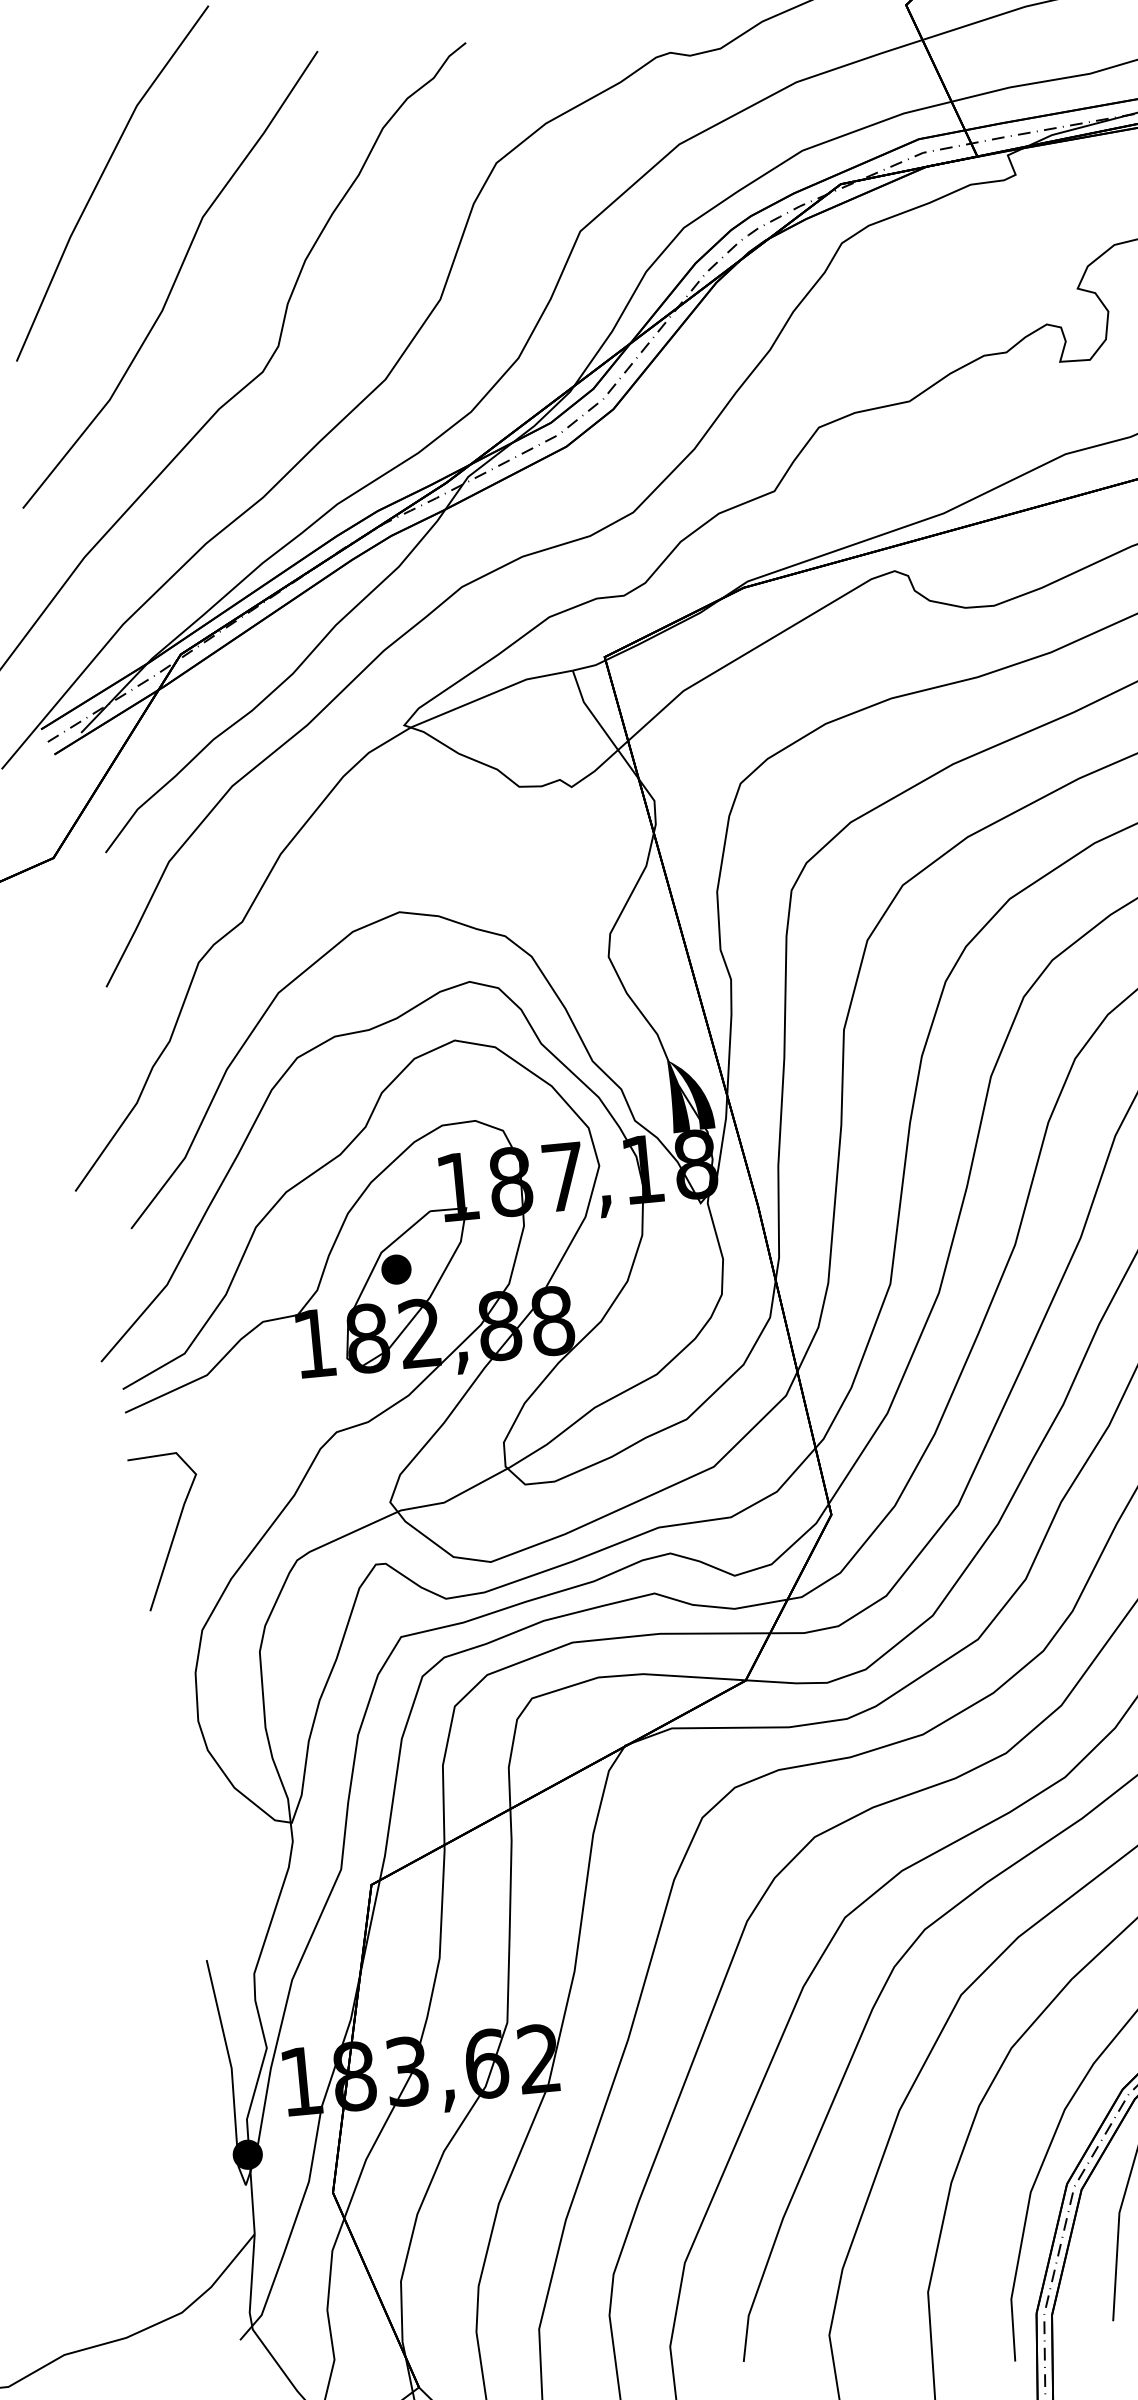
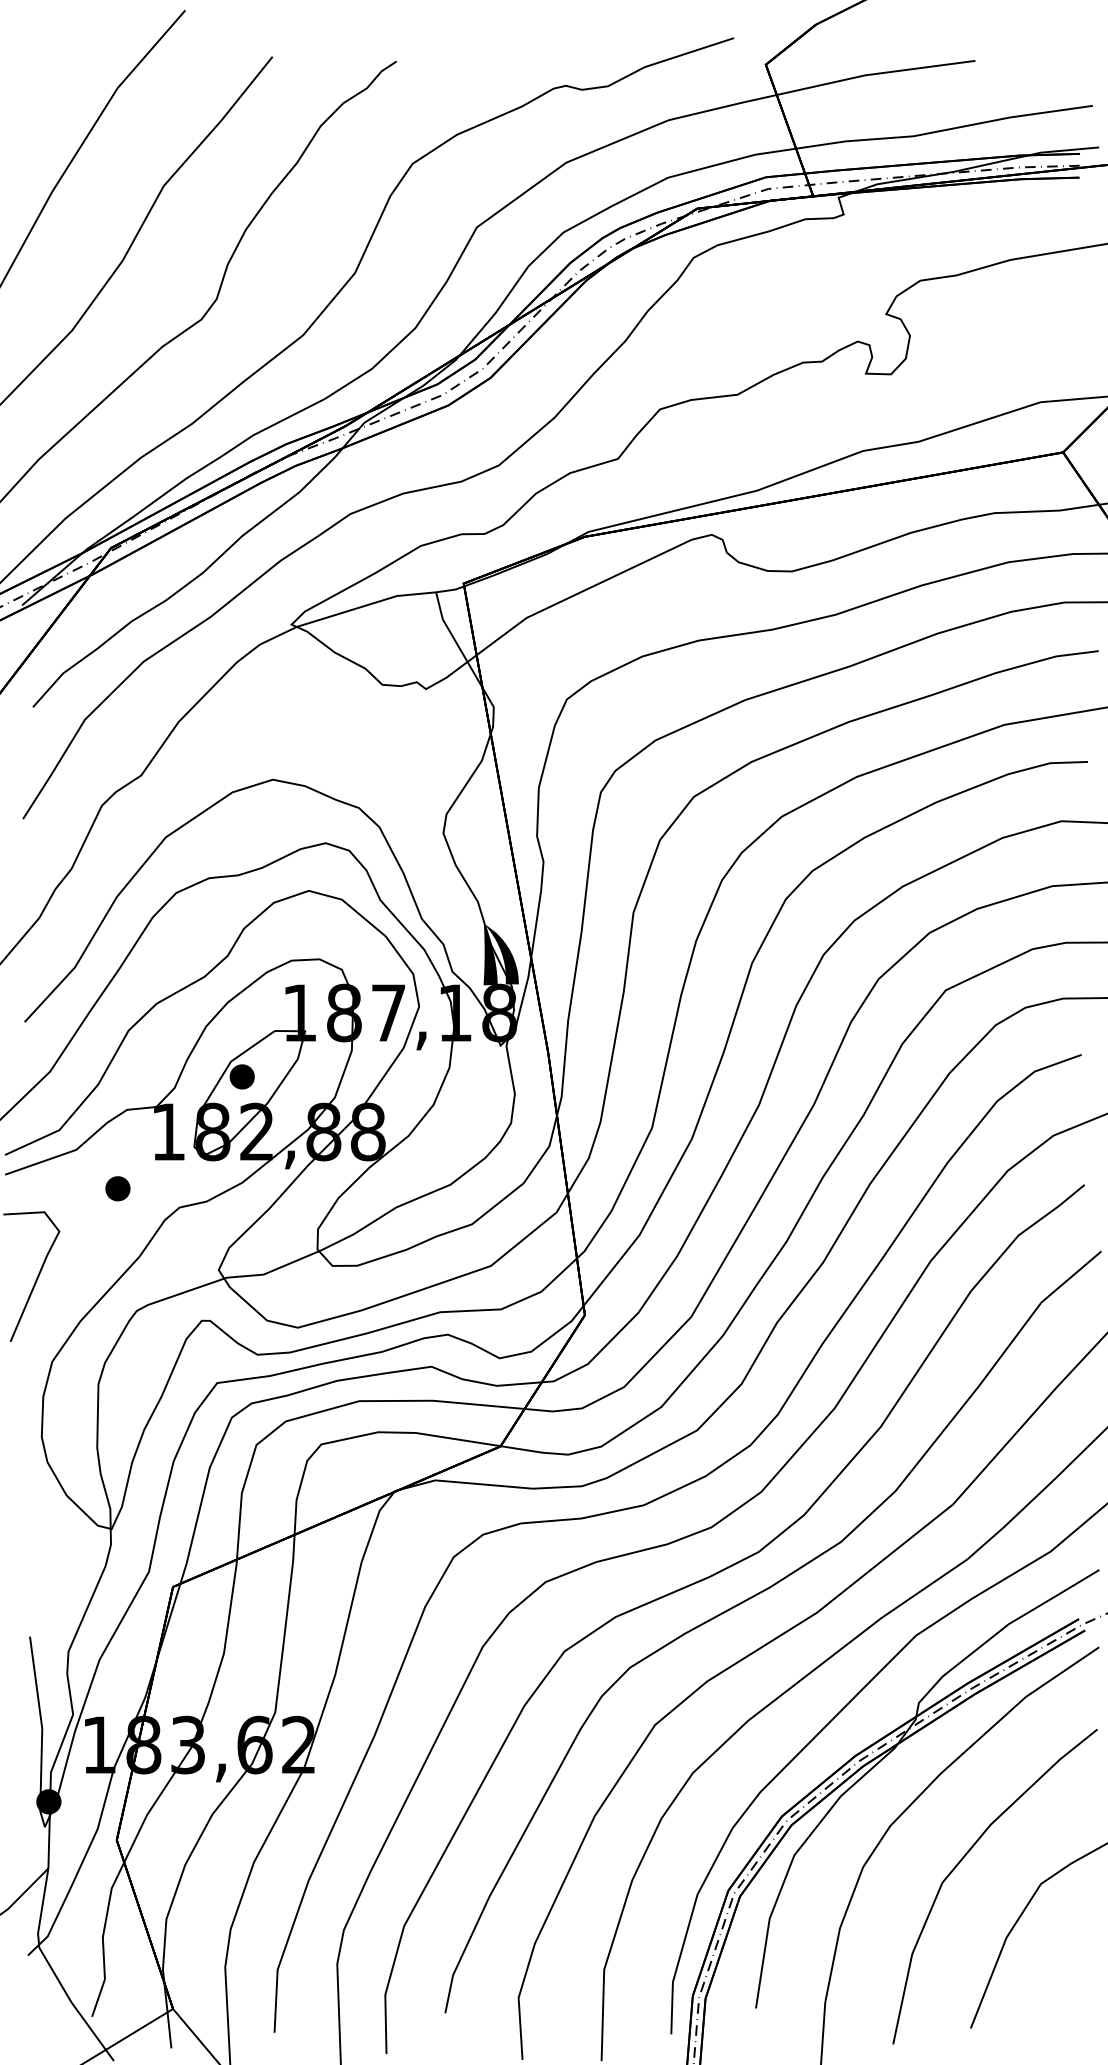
part: (260, 1416) -> (117, 1188), added

